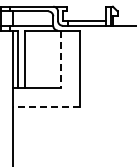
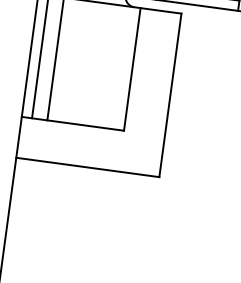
line: (60, 59) -> (131, 69), dashed -> solid
line: (46, 106) -> (87, 166), dashed -> solid

